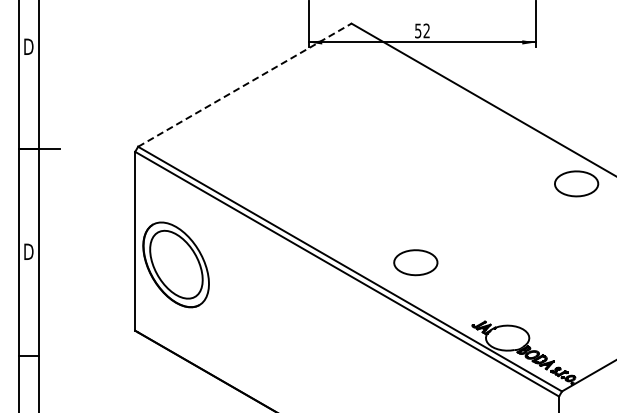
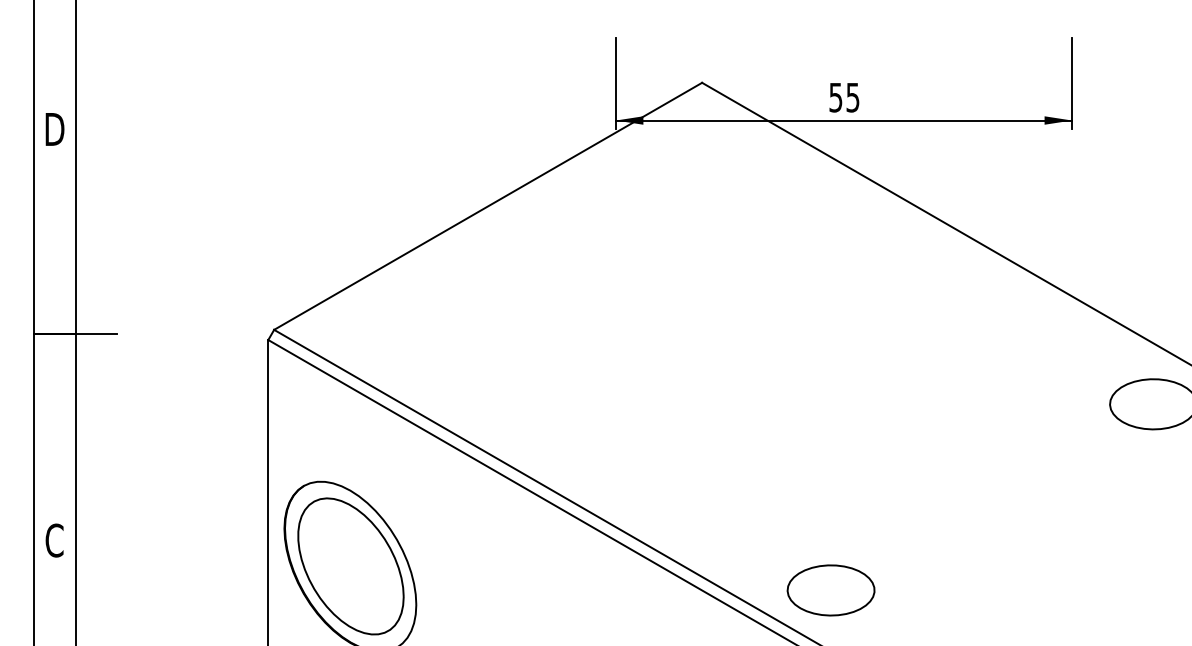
text: (426, 30) -> (852, 96), 52 -> 55
line: (245, 84) -> (489, 204), dashed -> solid
text: (28, 251) -> (54, 539), D -> C
part: (415, 262) -> (830, 590), moved

